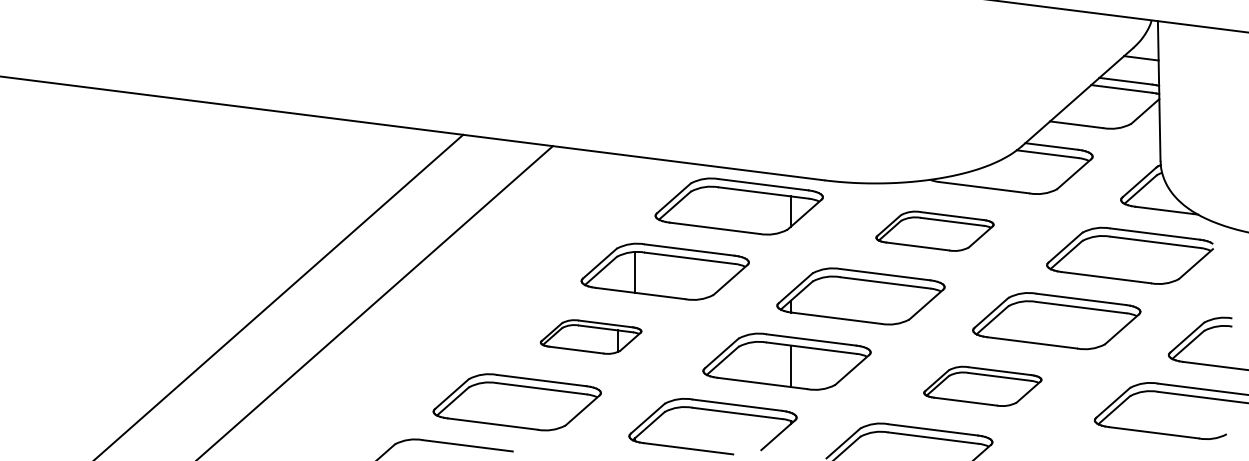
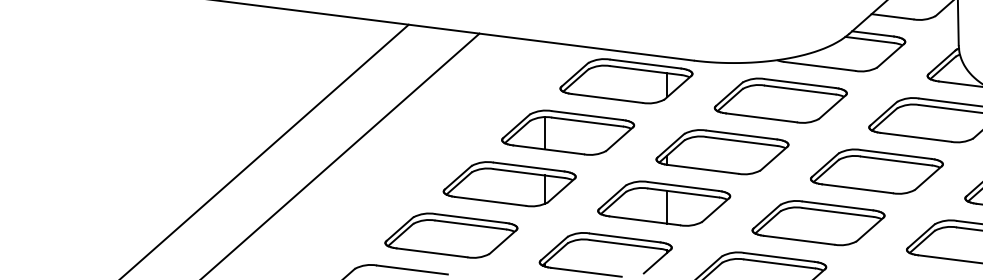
part: (934, 231) -> (780, 100), size x1.43
part: (590, 336) -> (509, 183), size x1.67
part: (982, 386) -> (818, 223), size x1.43

